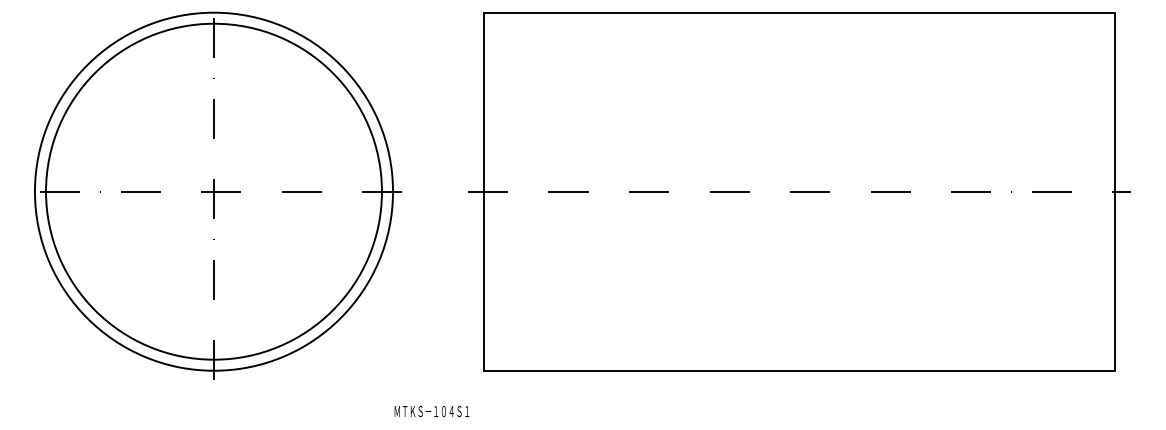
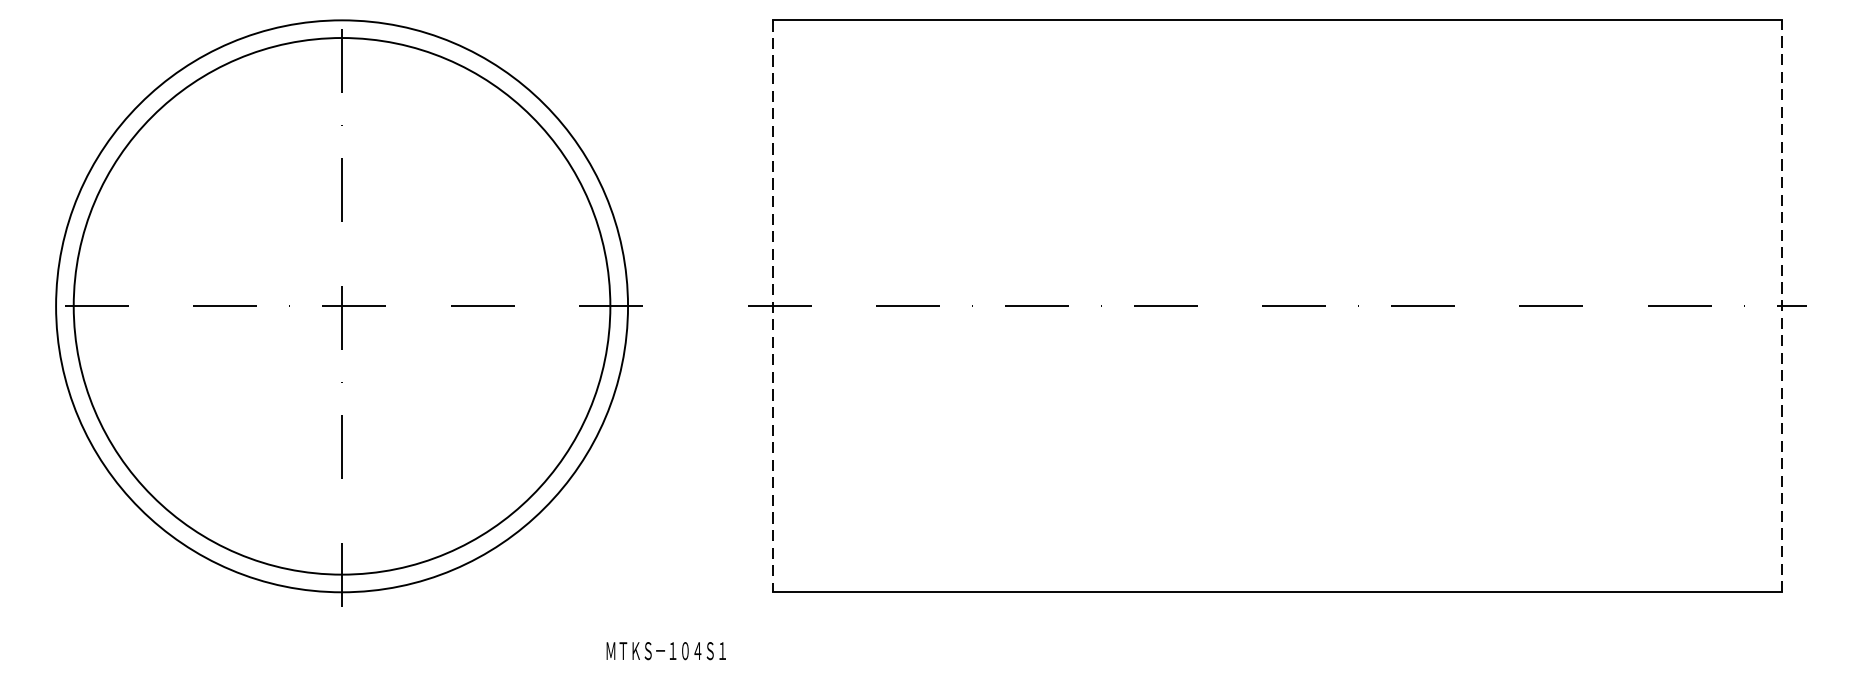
line: (1115, 191) -> (1782, 305), solid -> dashed
line: (483, 192) -> (772, 307), solid -> dashed
text: (431, 411) -> (665, 650), moved

